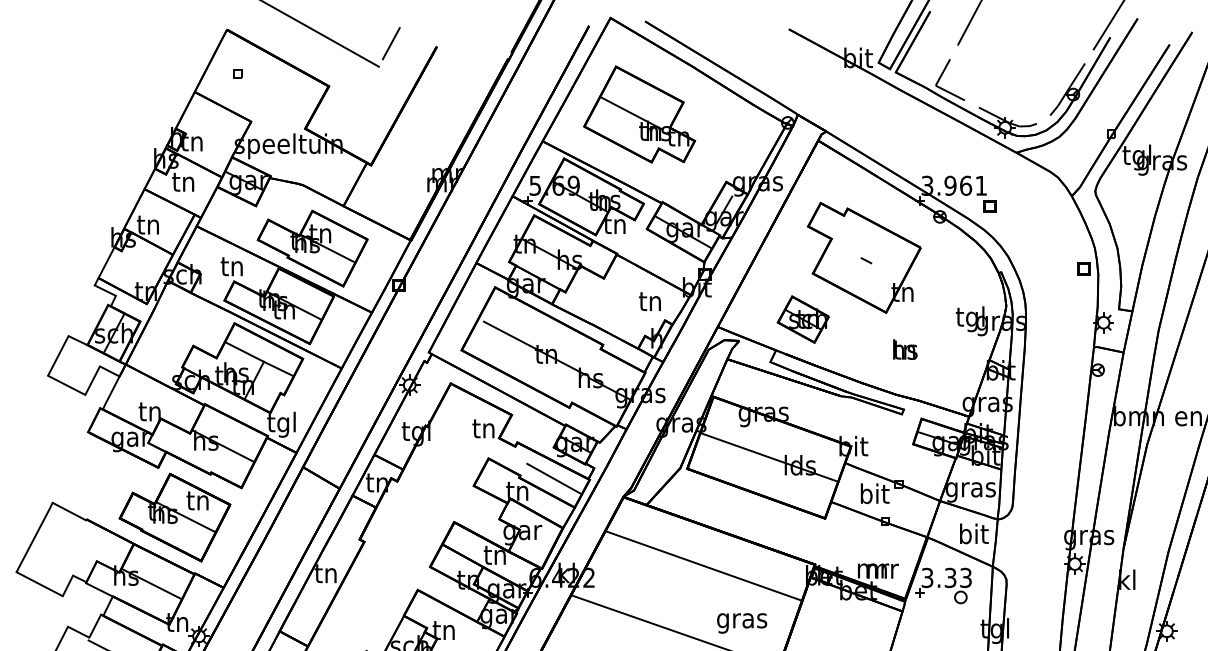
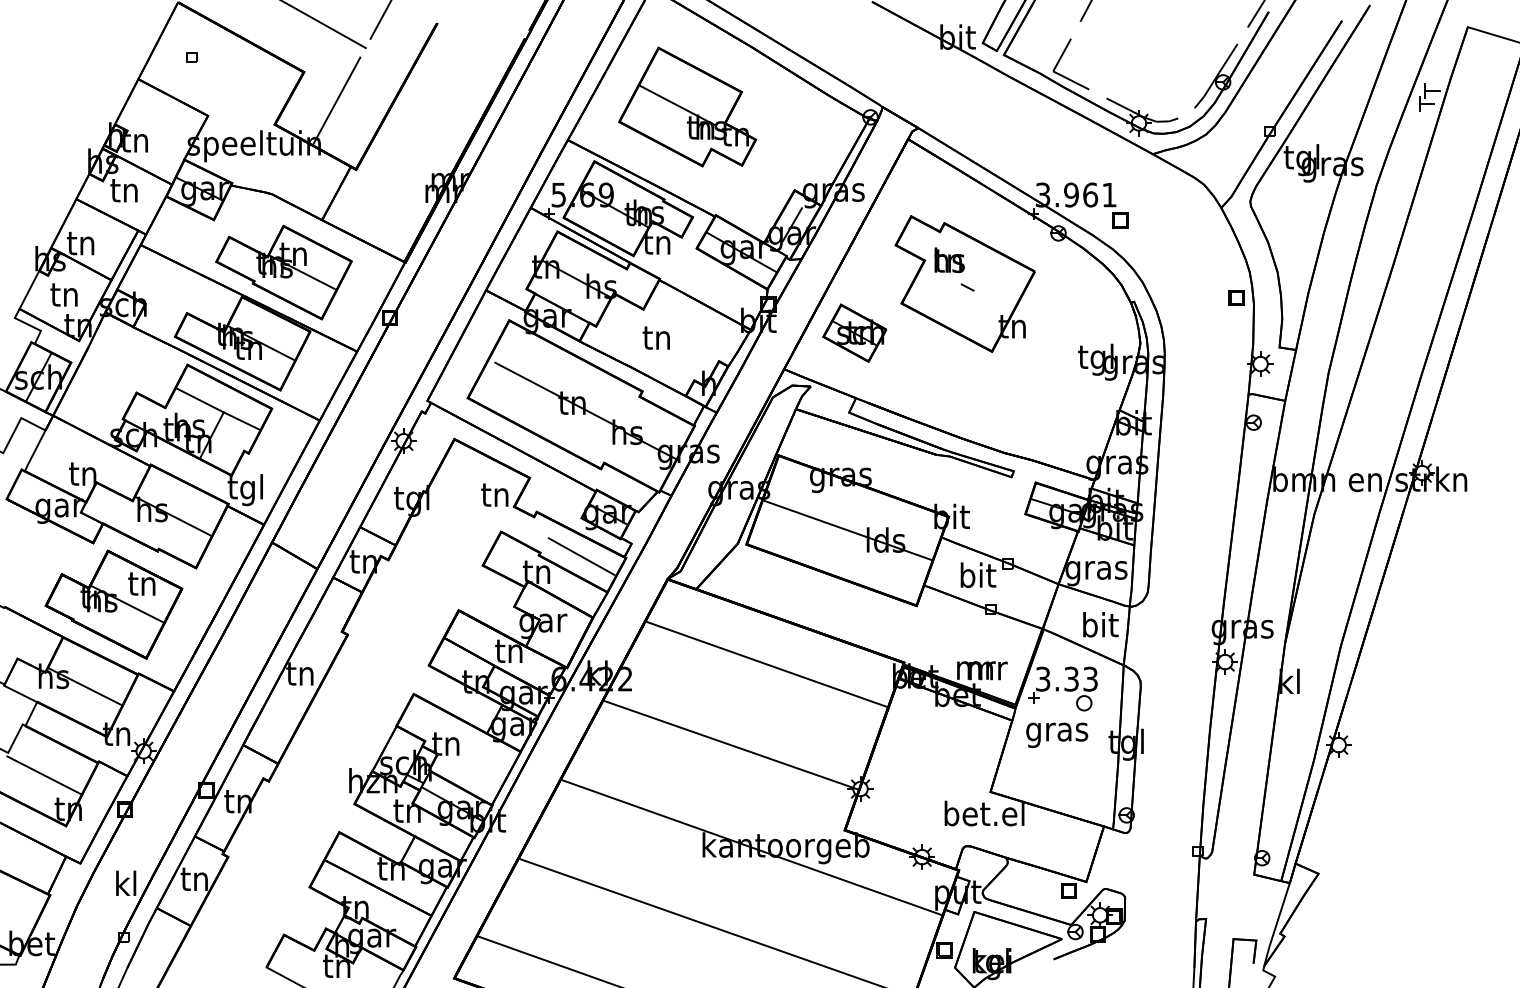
line: (355, 109) -> (336, 100), added
text: (231, 266) -> (63, 294), moved
text: (649, 301) -> (655, 337), moved
part: (803, 319) -> (854, 332), moved
text: (905, 349) -> (949, 260), moved
text: (742, 623) -> (1057, 735), moved

